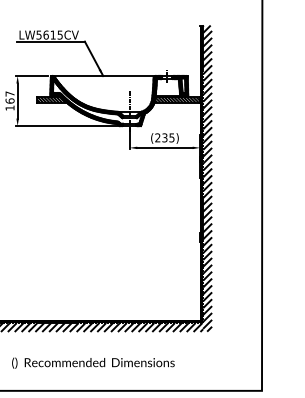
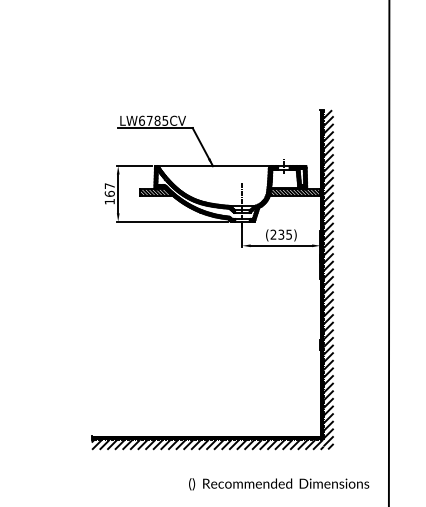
text: (45, 34) -> (149, 120), LW5615CV -> LW6785CV
text: (93, 363) -> (279, 484), moved

